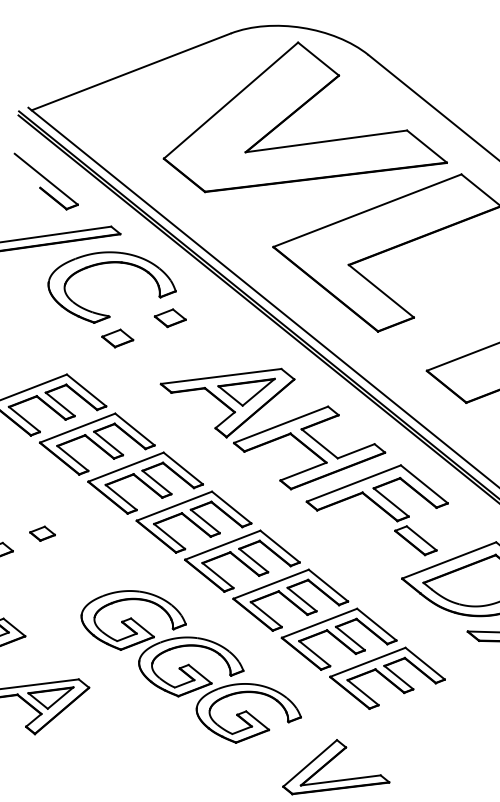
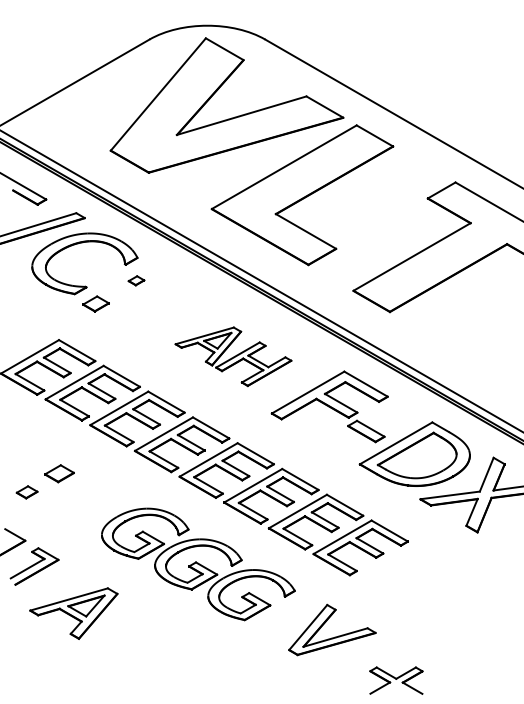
part: (170, 318) -> (136, 280), size x0.6
part: (271, 426) -> (233, 356), size x0.6
part: (42, 533) -> (59, 473), size x1.4

